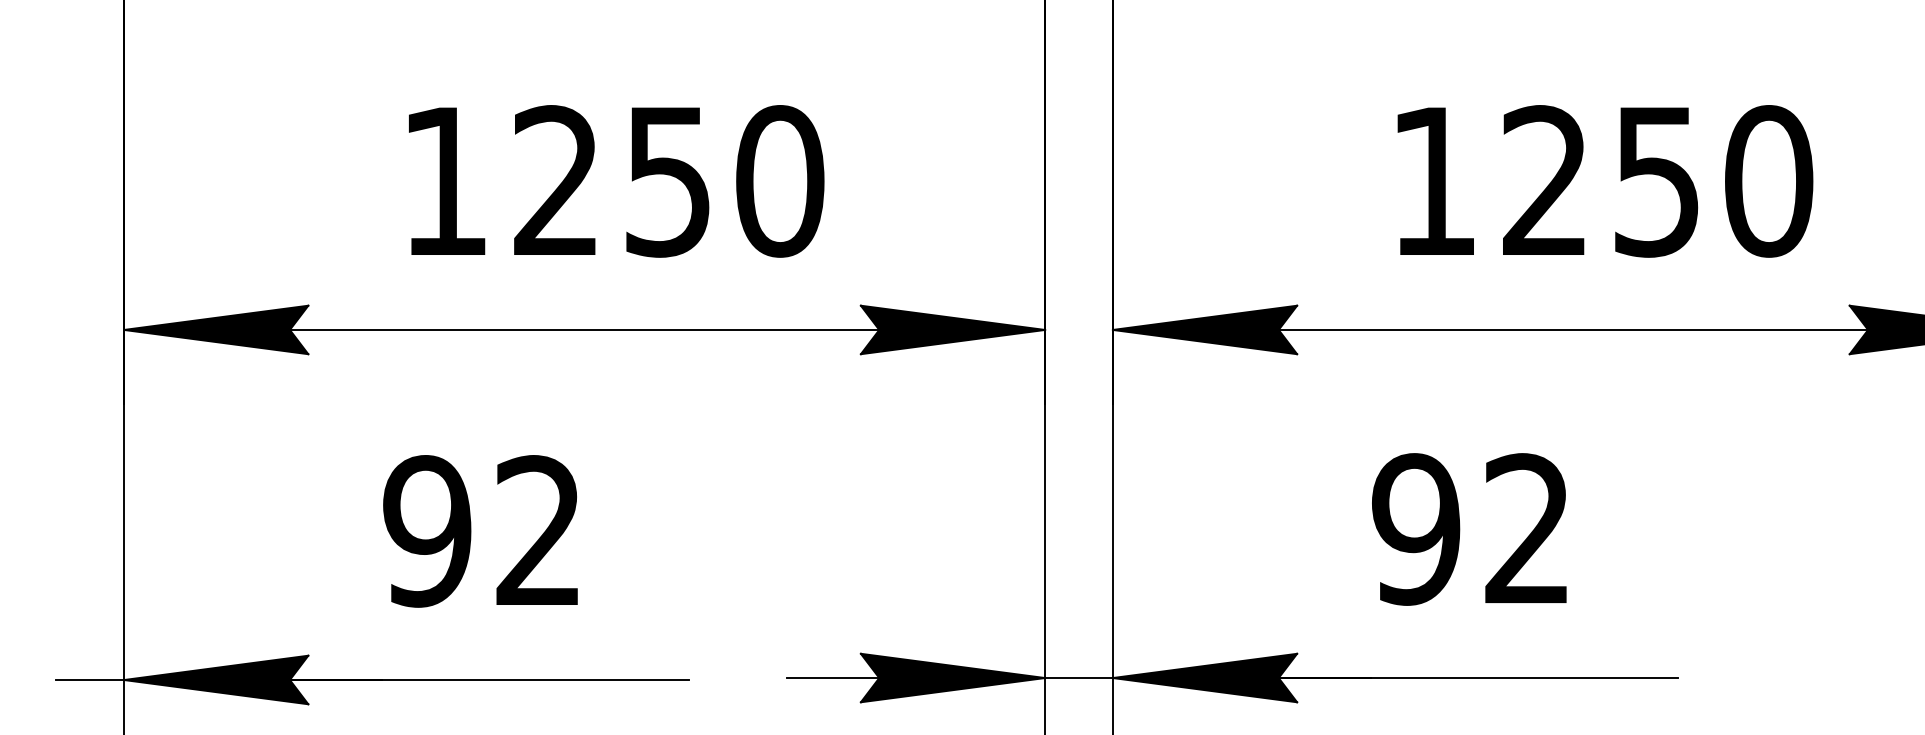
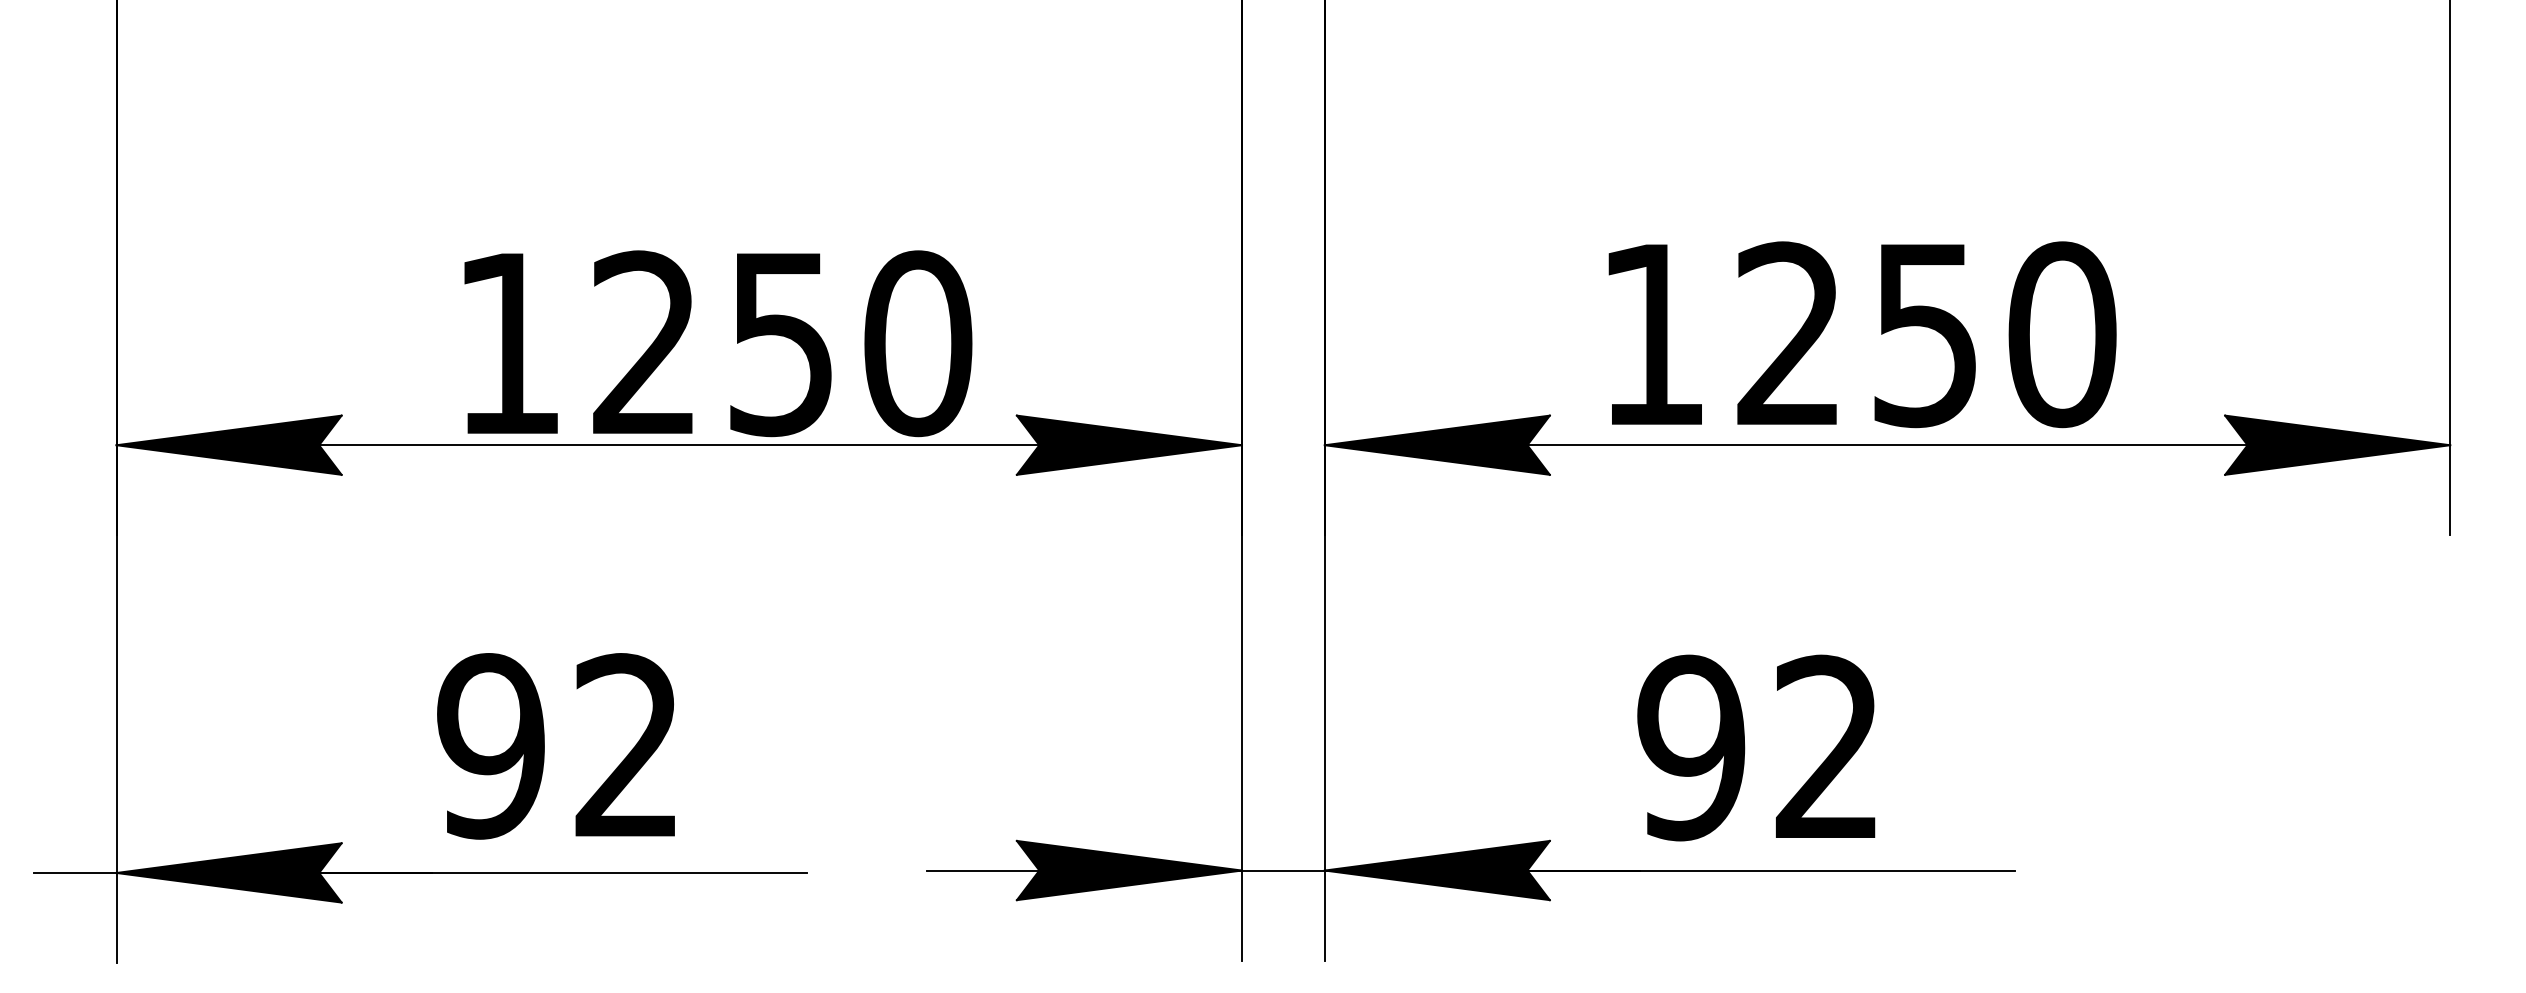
text: (616, 181) -> (718, 343), moved
text: (1605, 181) -> (1862, 334), moved
text: (1469, 529) -> (1756, 747), moved
text: (480, 531) -> (555, 746), moved

